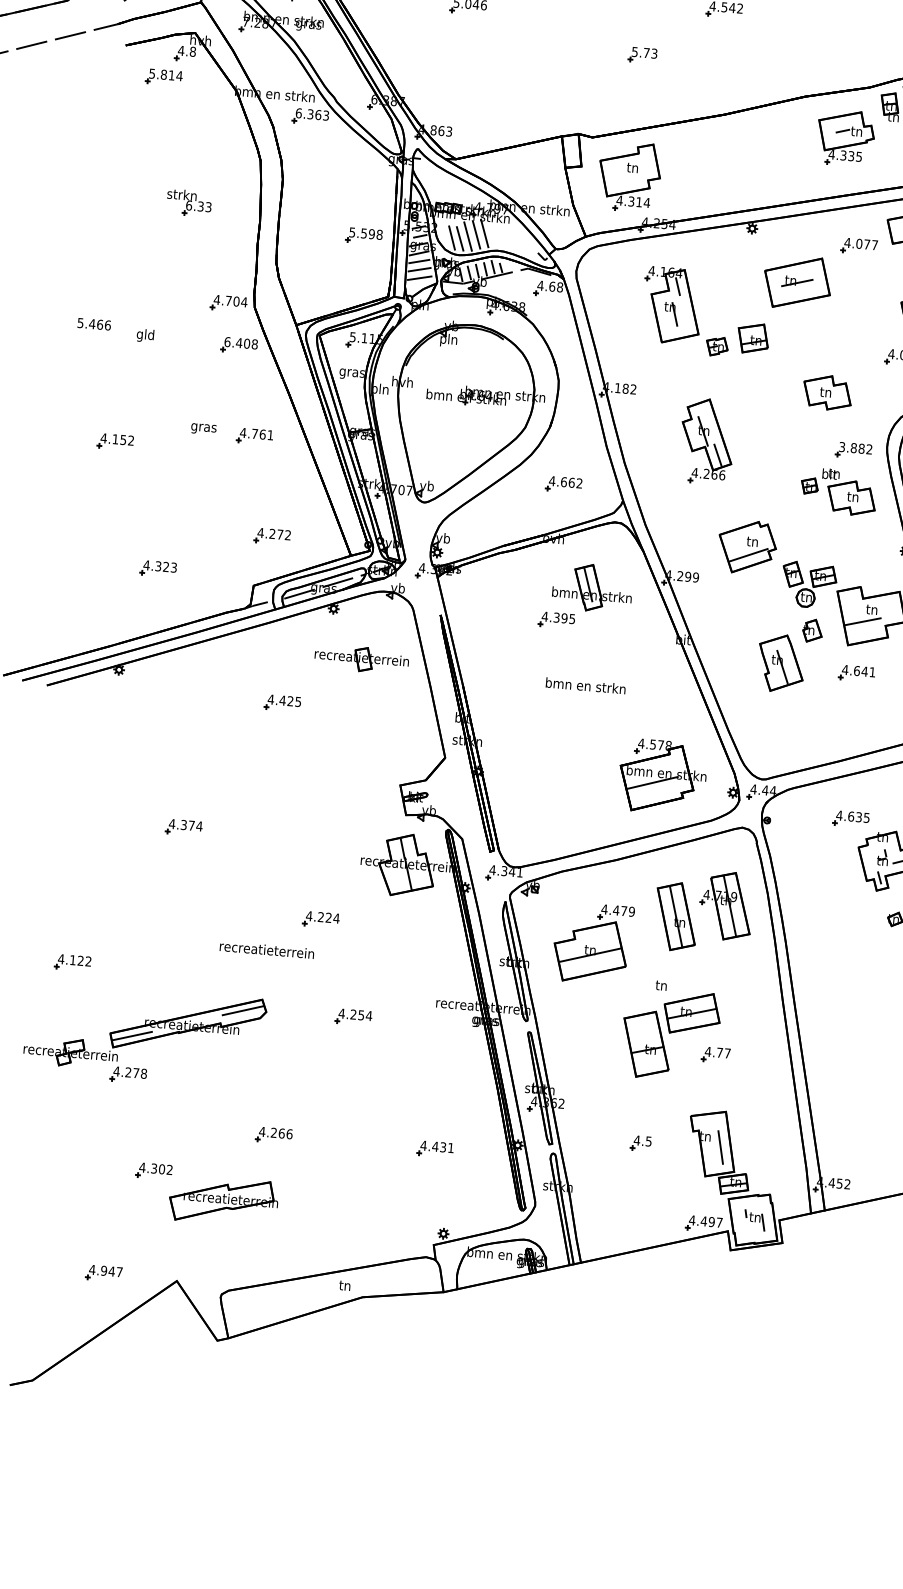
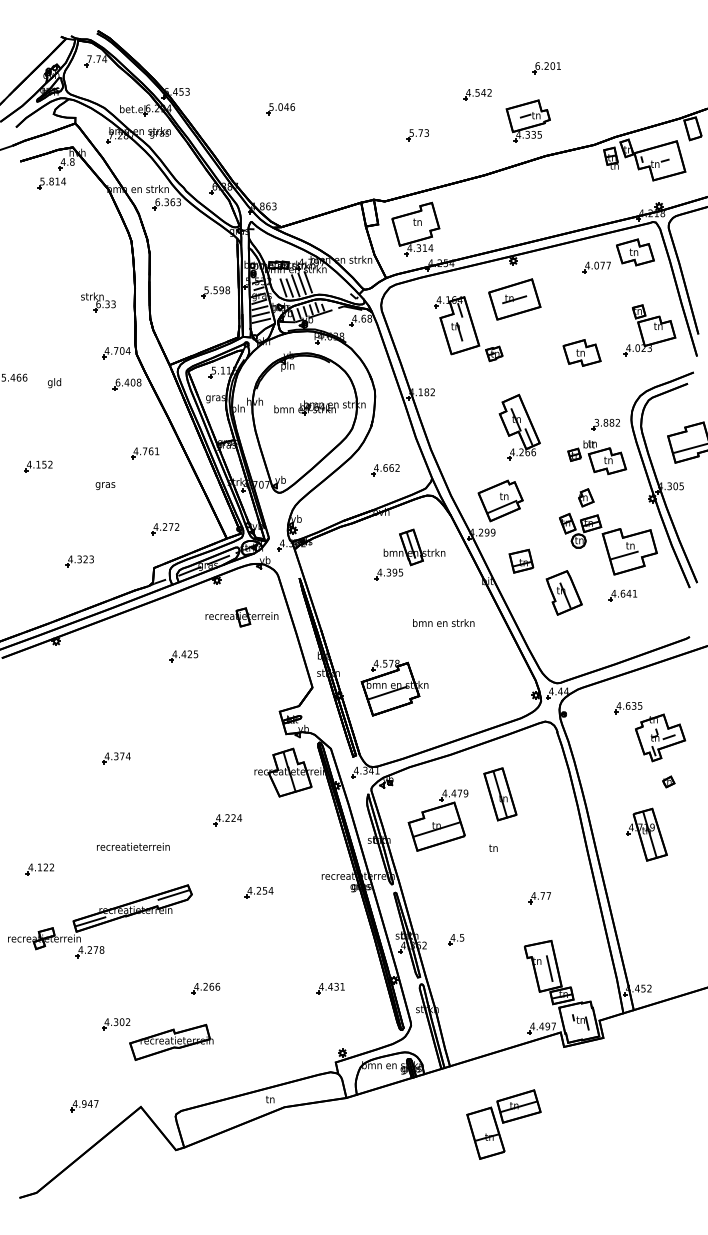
part: (844, 136) -> (527, 120), moved
part: (189, 203) -> (98, 302), moved
part: (797, 282) -> (514, 299), moved
part: (753, 337) -> (521, 560), moved
part: (826, 391) -> (581, 352), moved
text: (203, 428) -> (105, 485), moved
part: (706, 440) -> (519, 426), moved
part: (747, 546) -> (500, 500), moved
part: (812, 630) -> (586, 497), moved
text: (585, 685) -> (443, 622), moved
part: (662, 776) -> (394, 687), moved
part: (725, 905) -> (646, 834), moved
text: (267, 949) -> (133, 846), moved
part: (670, 1034) -> (503, 1124), moved
part: (641, 1143) -> (456, 939), moved

